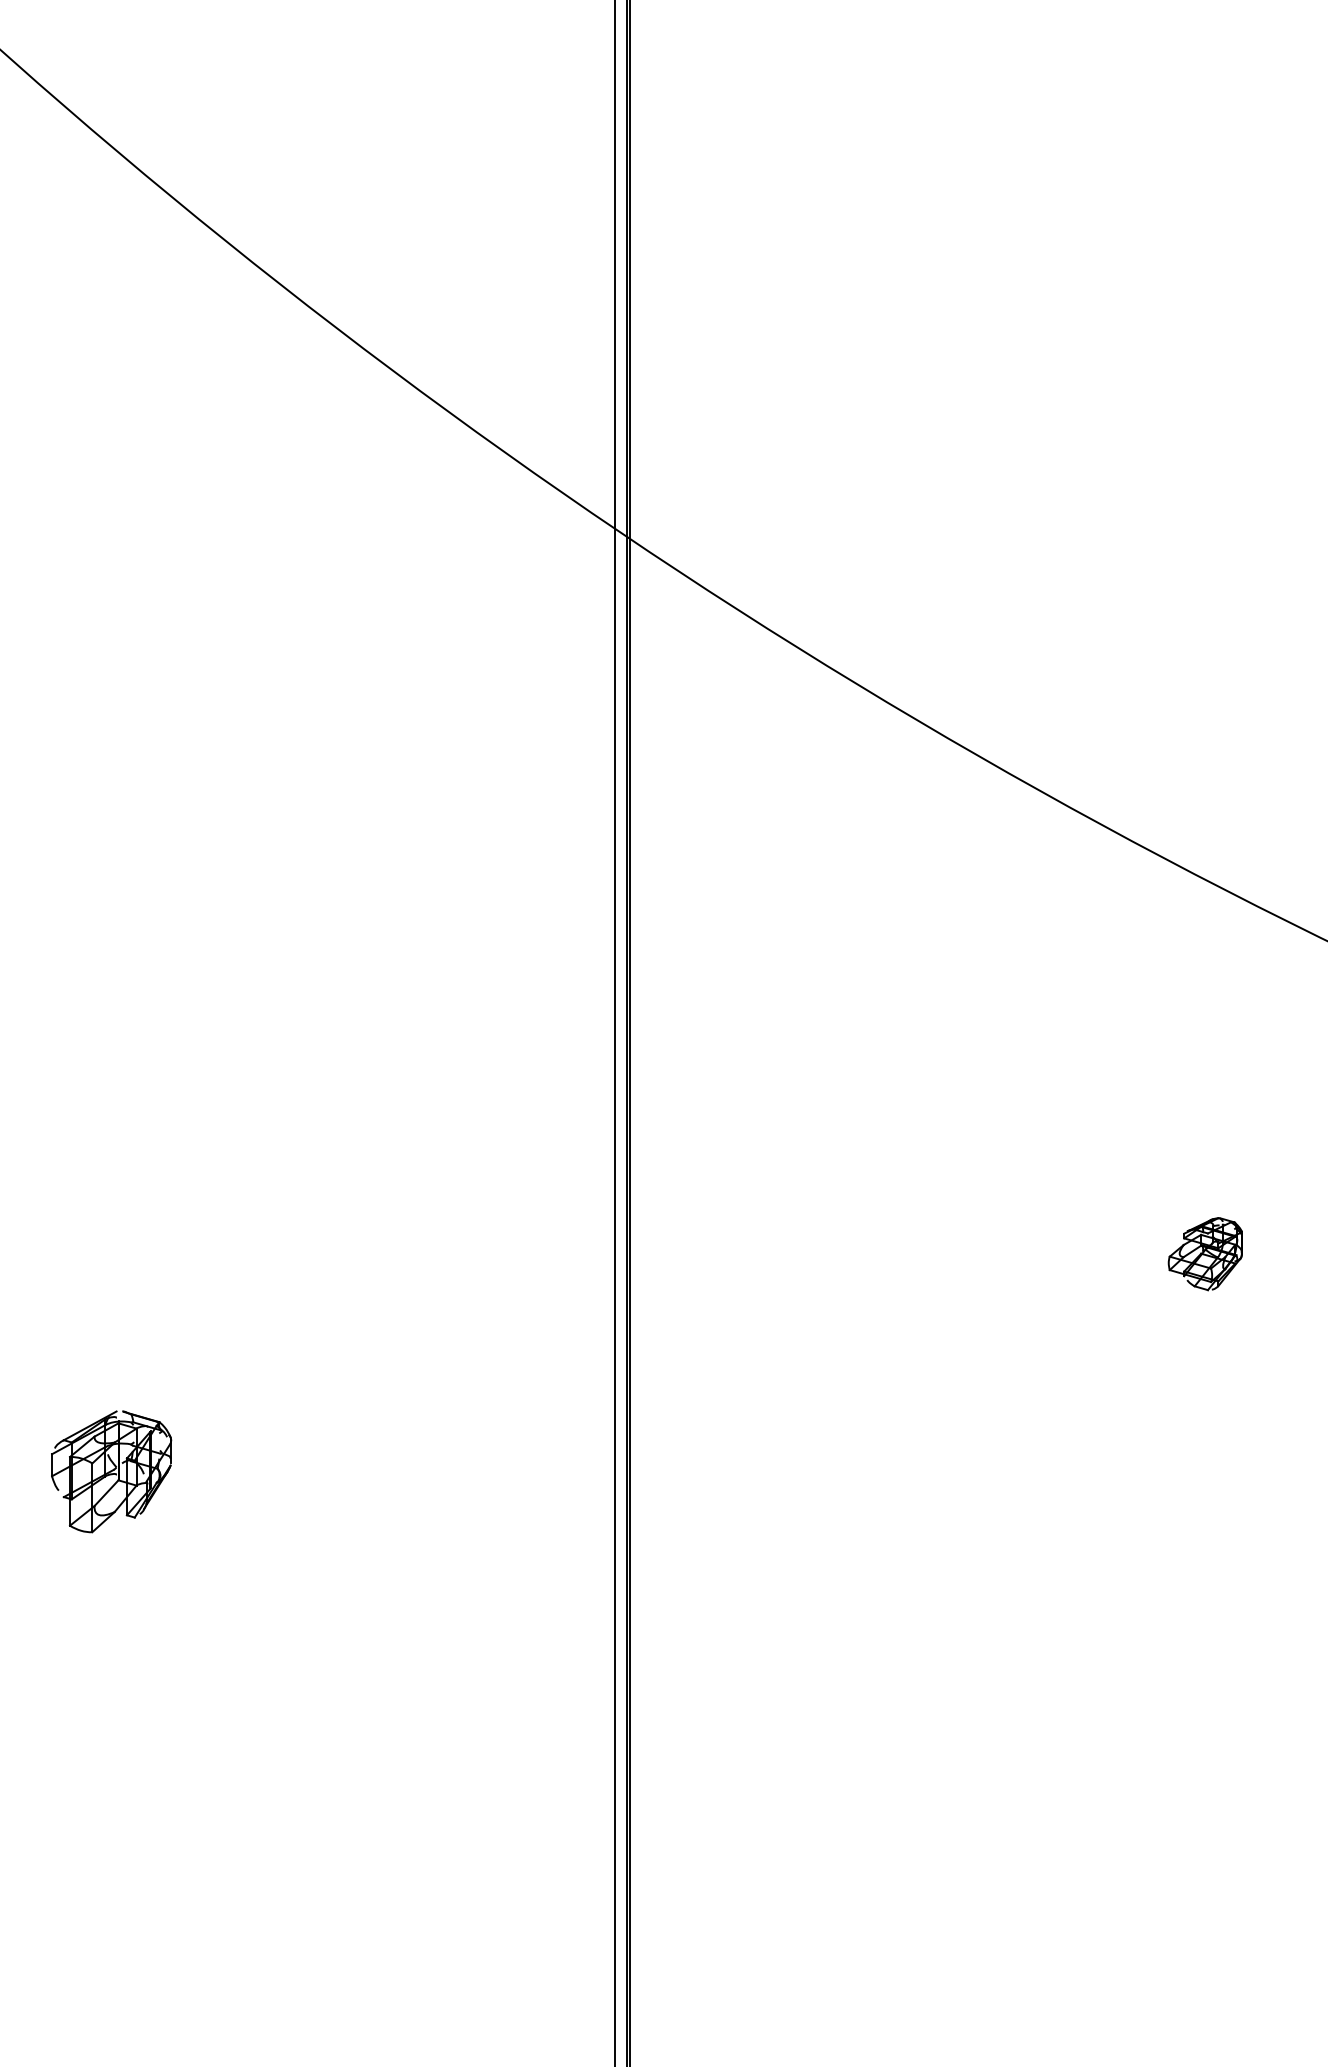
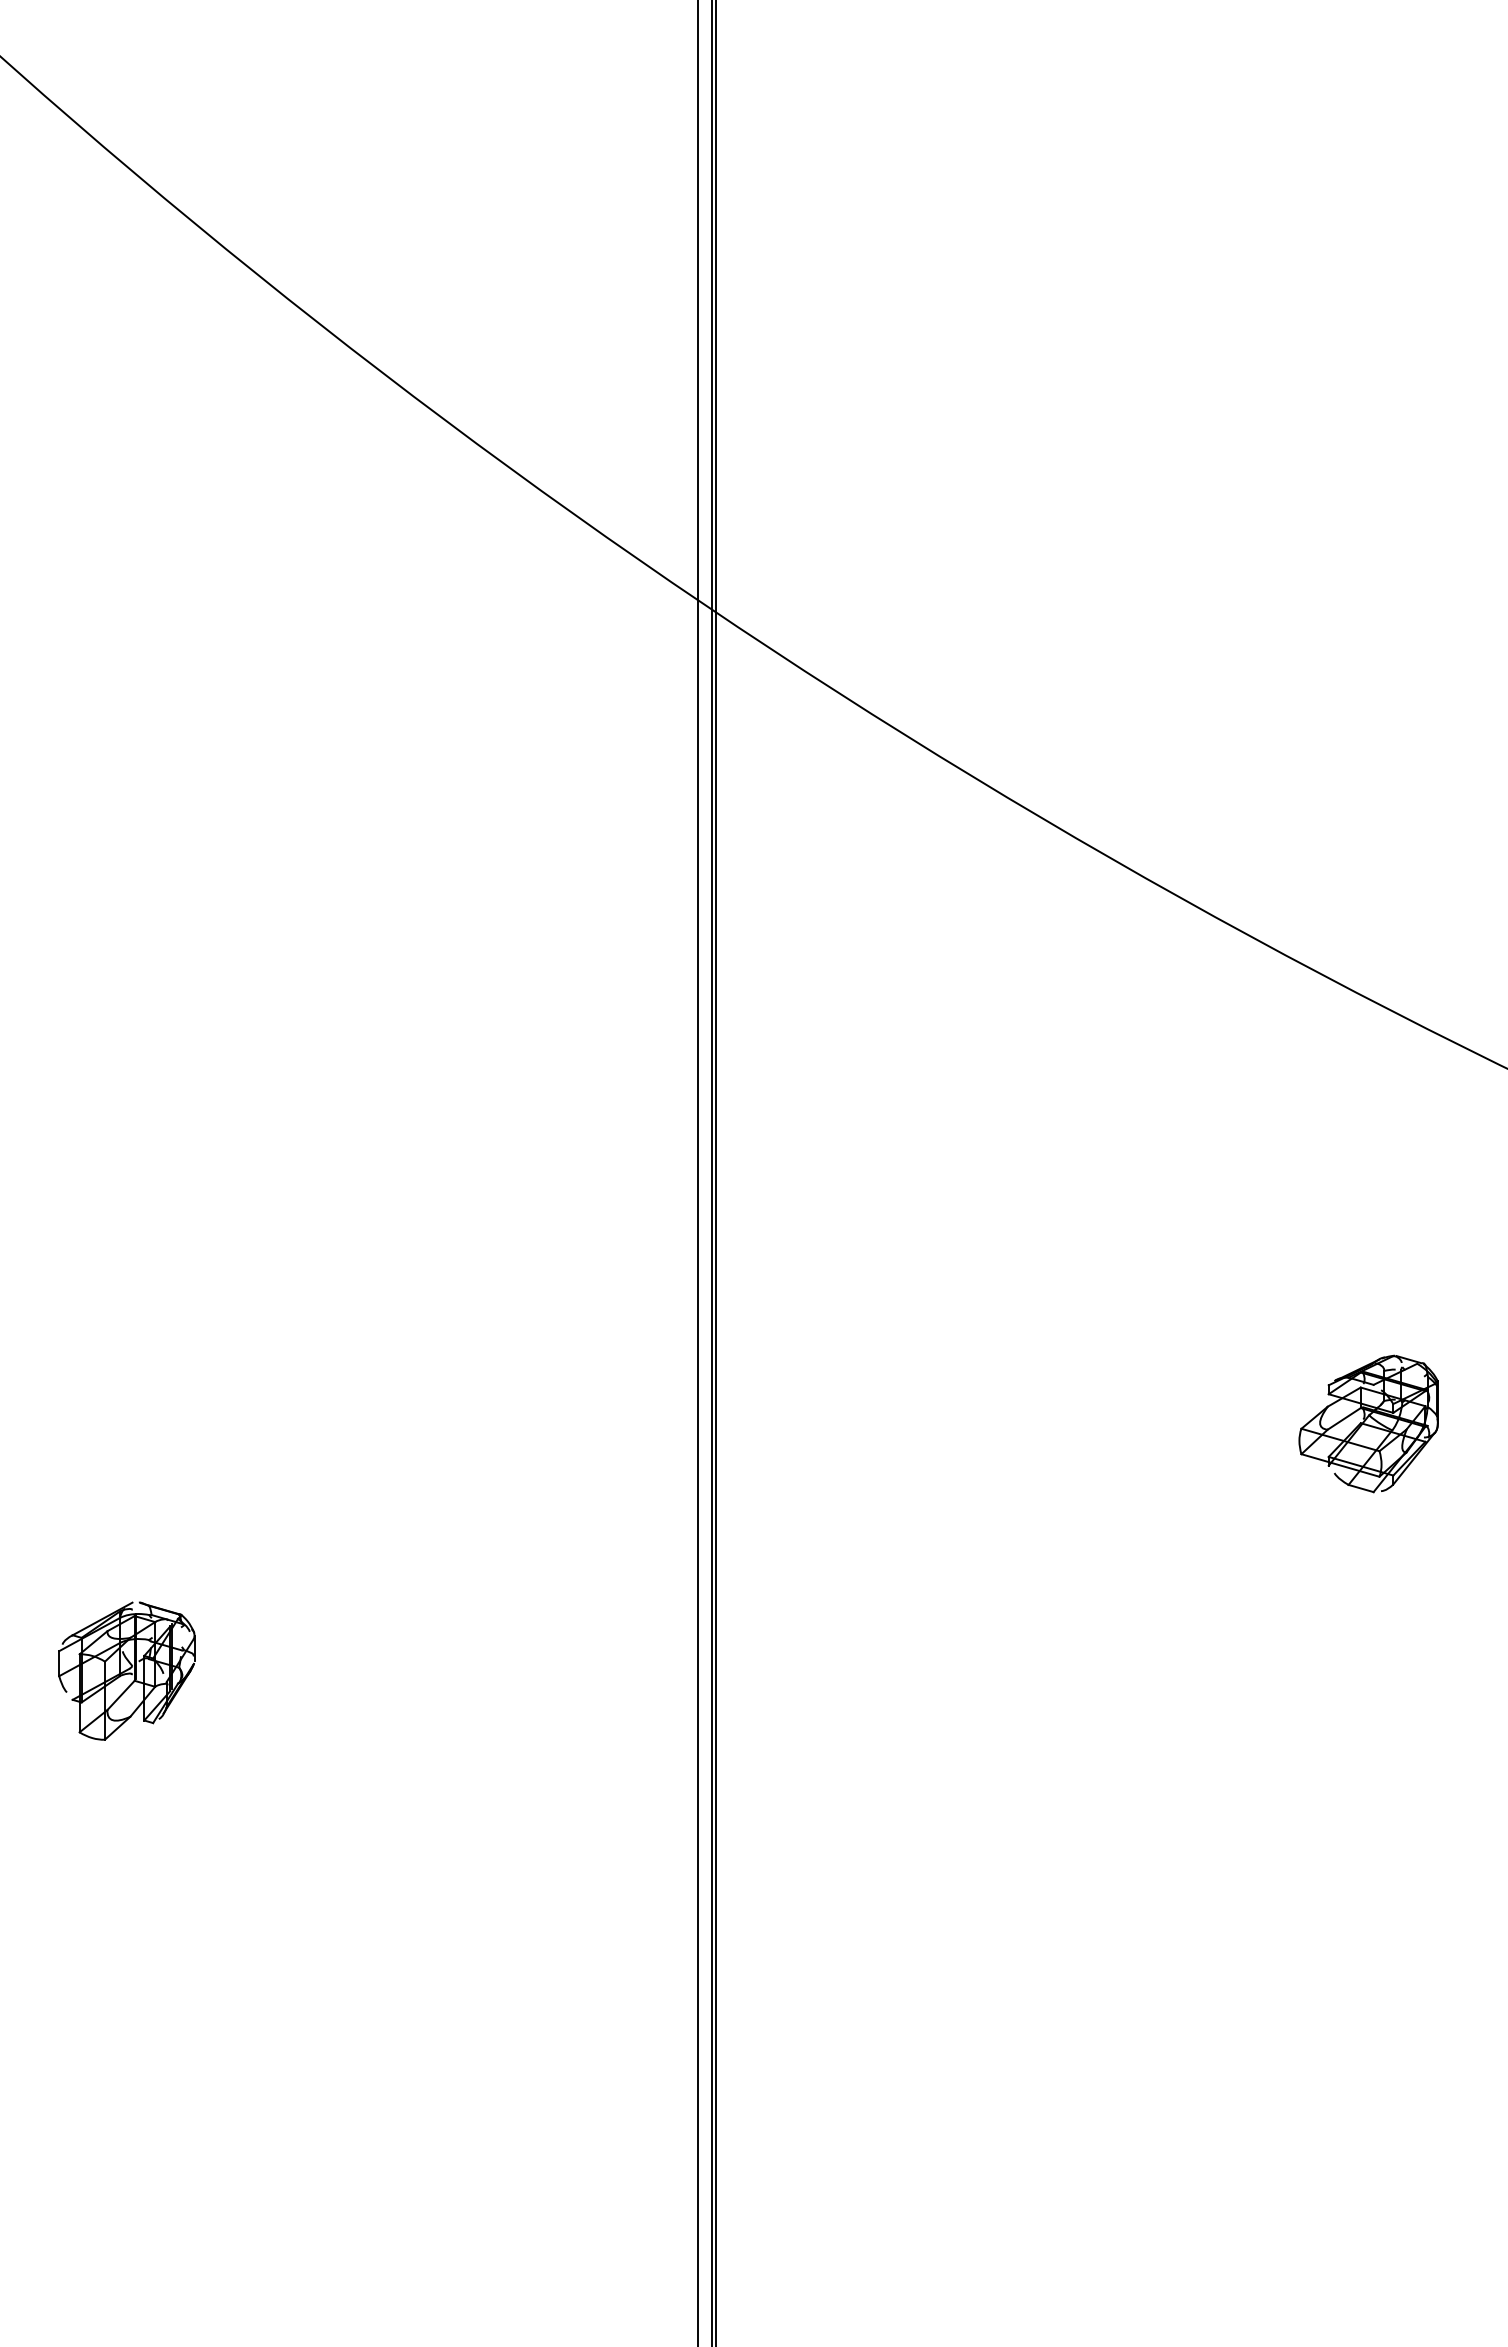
part: (1205, 1253) -> (1368, 1423), size x1.67

